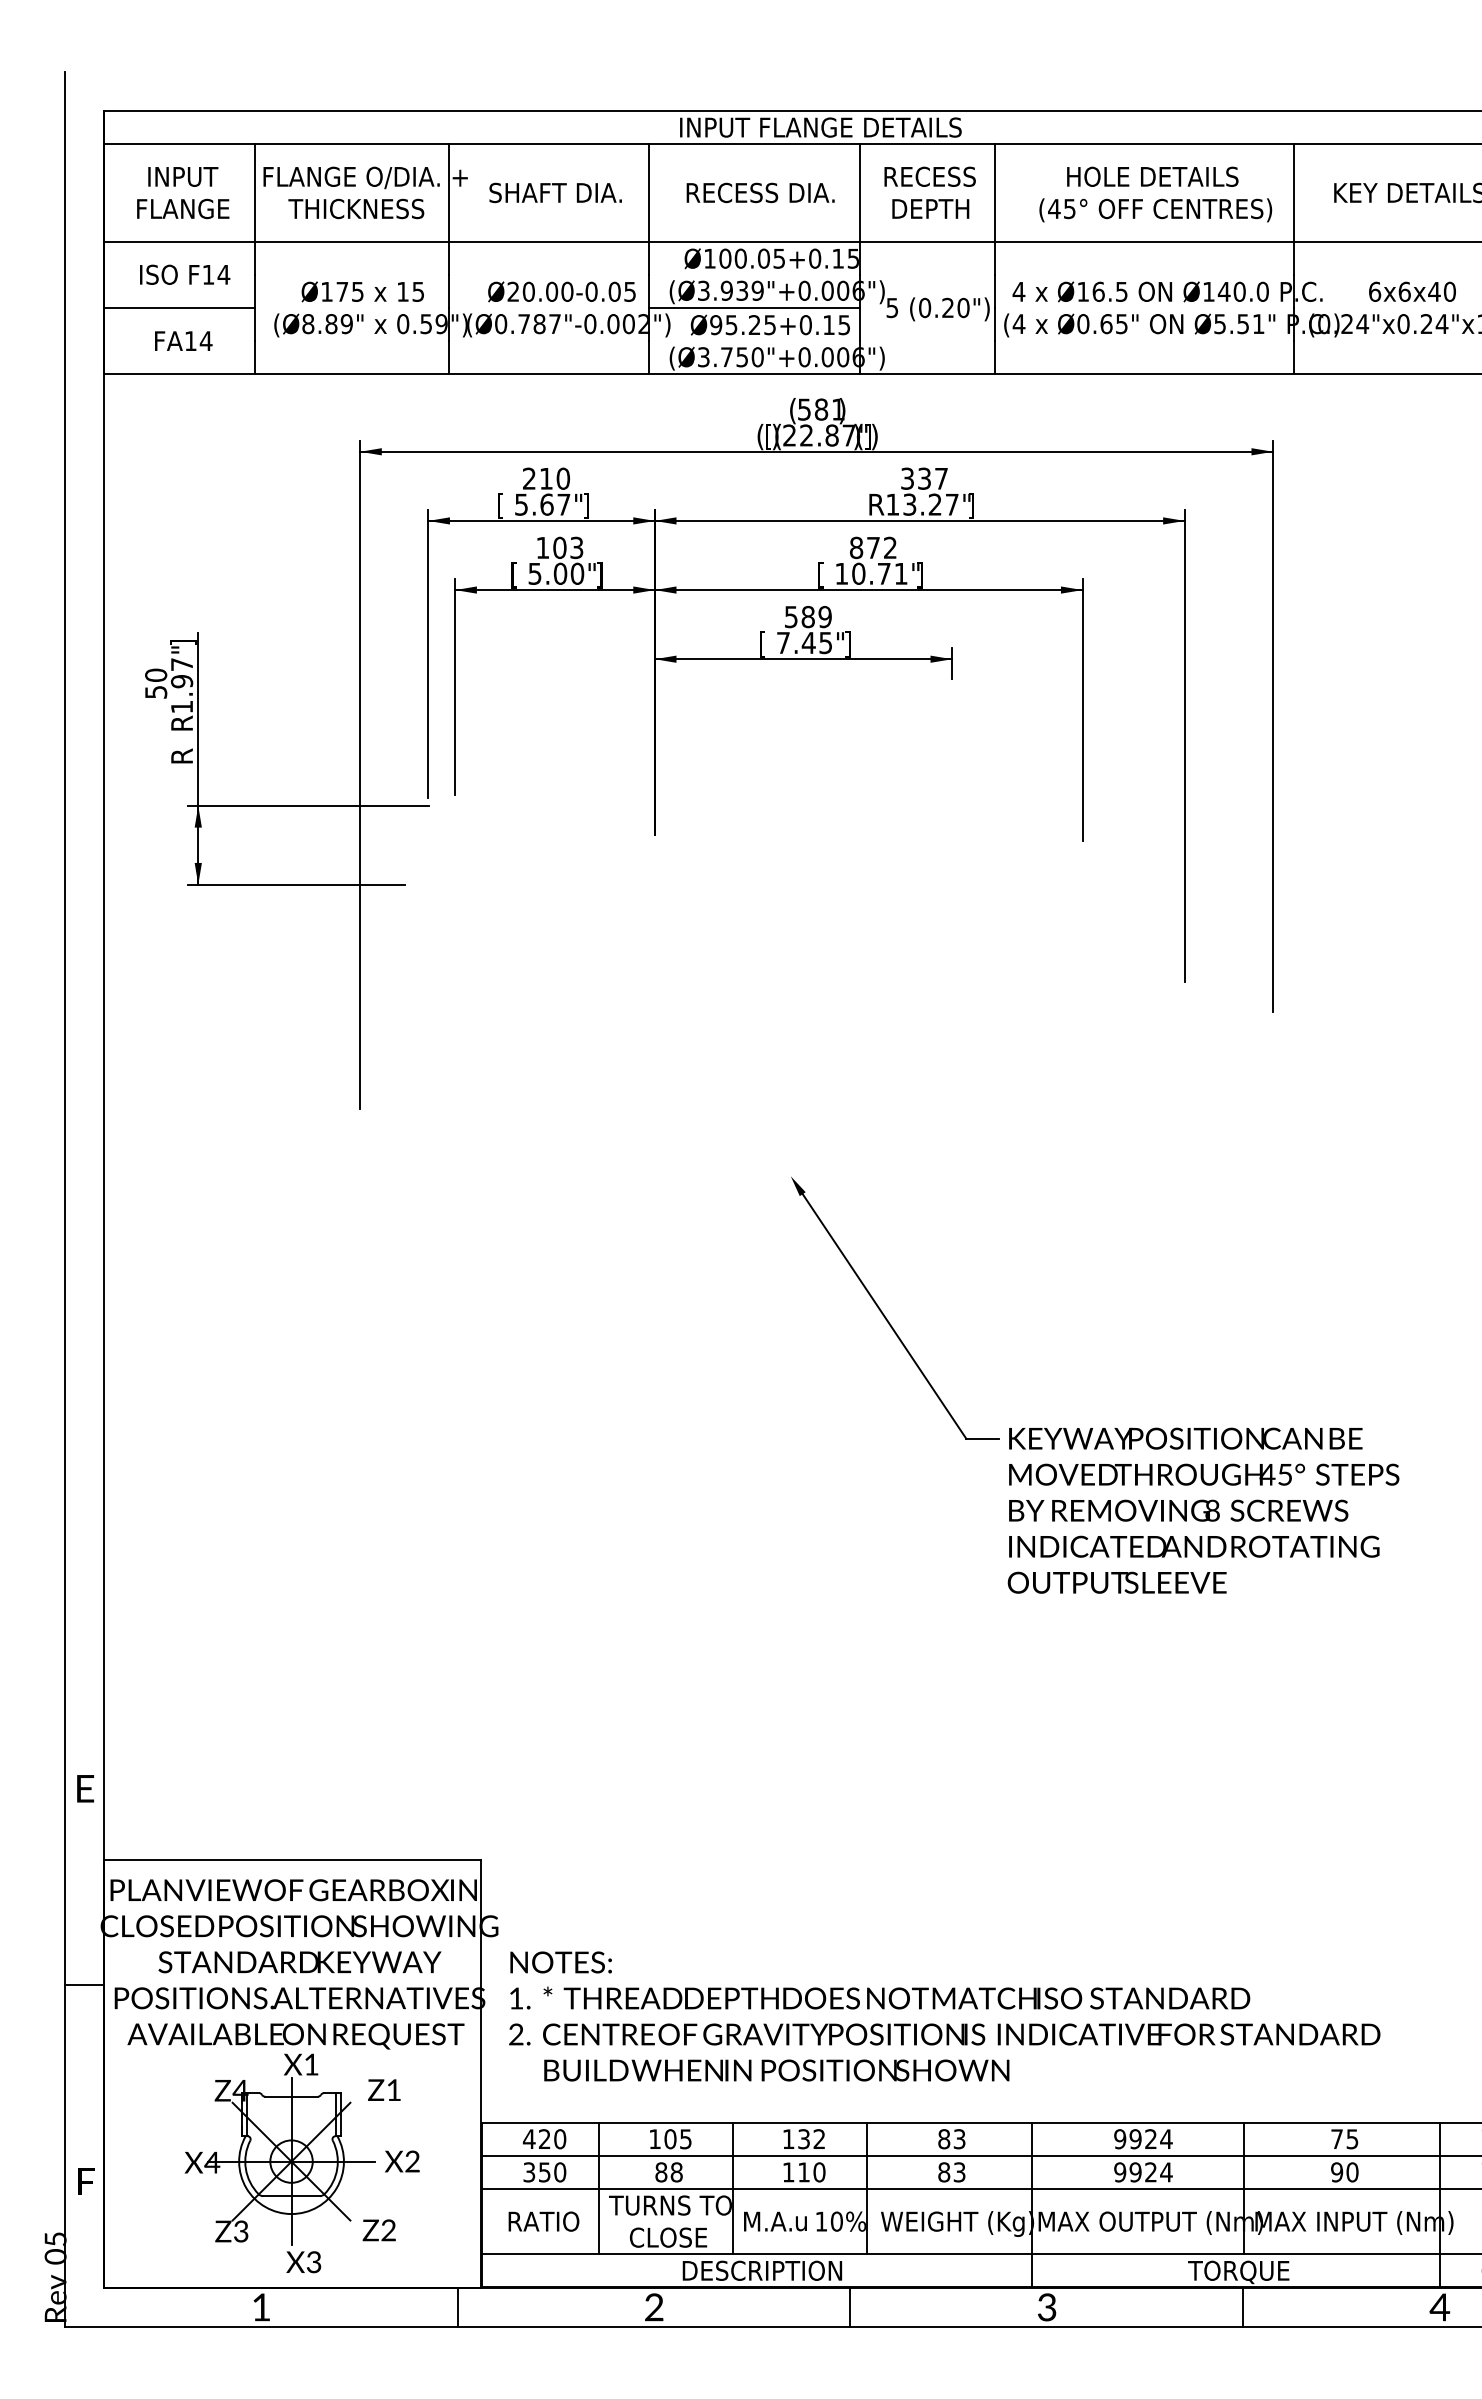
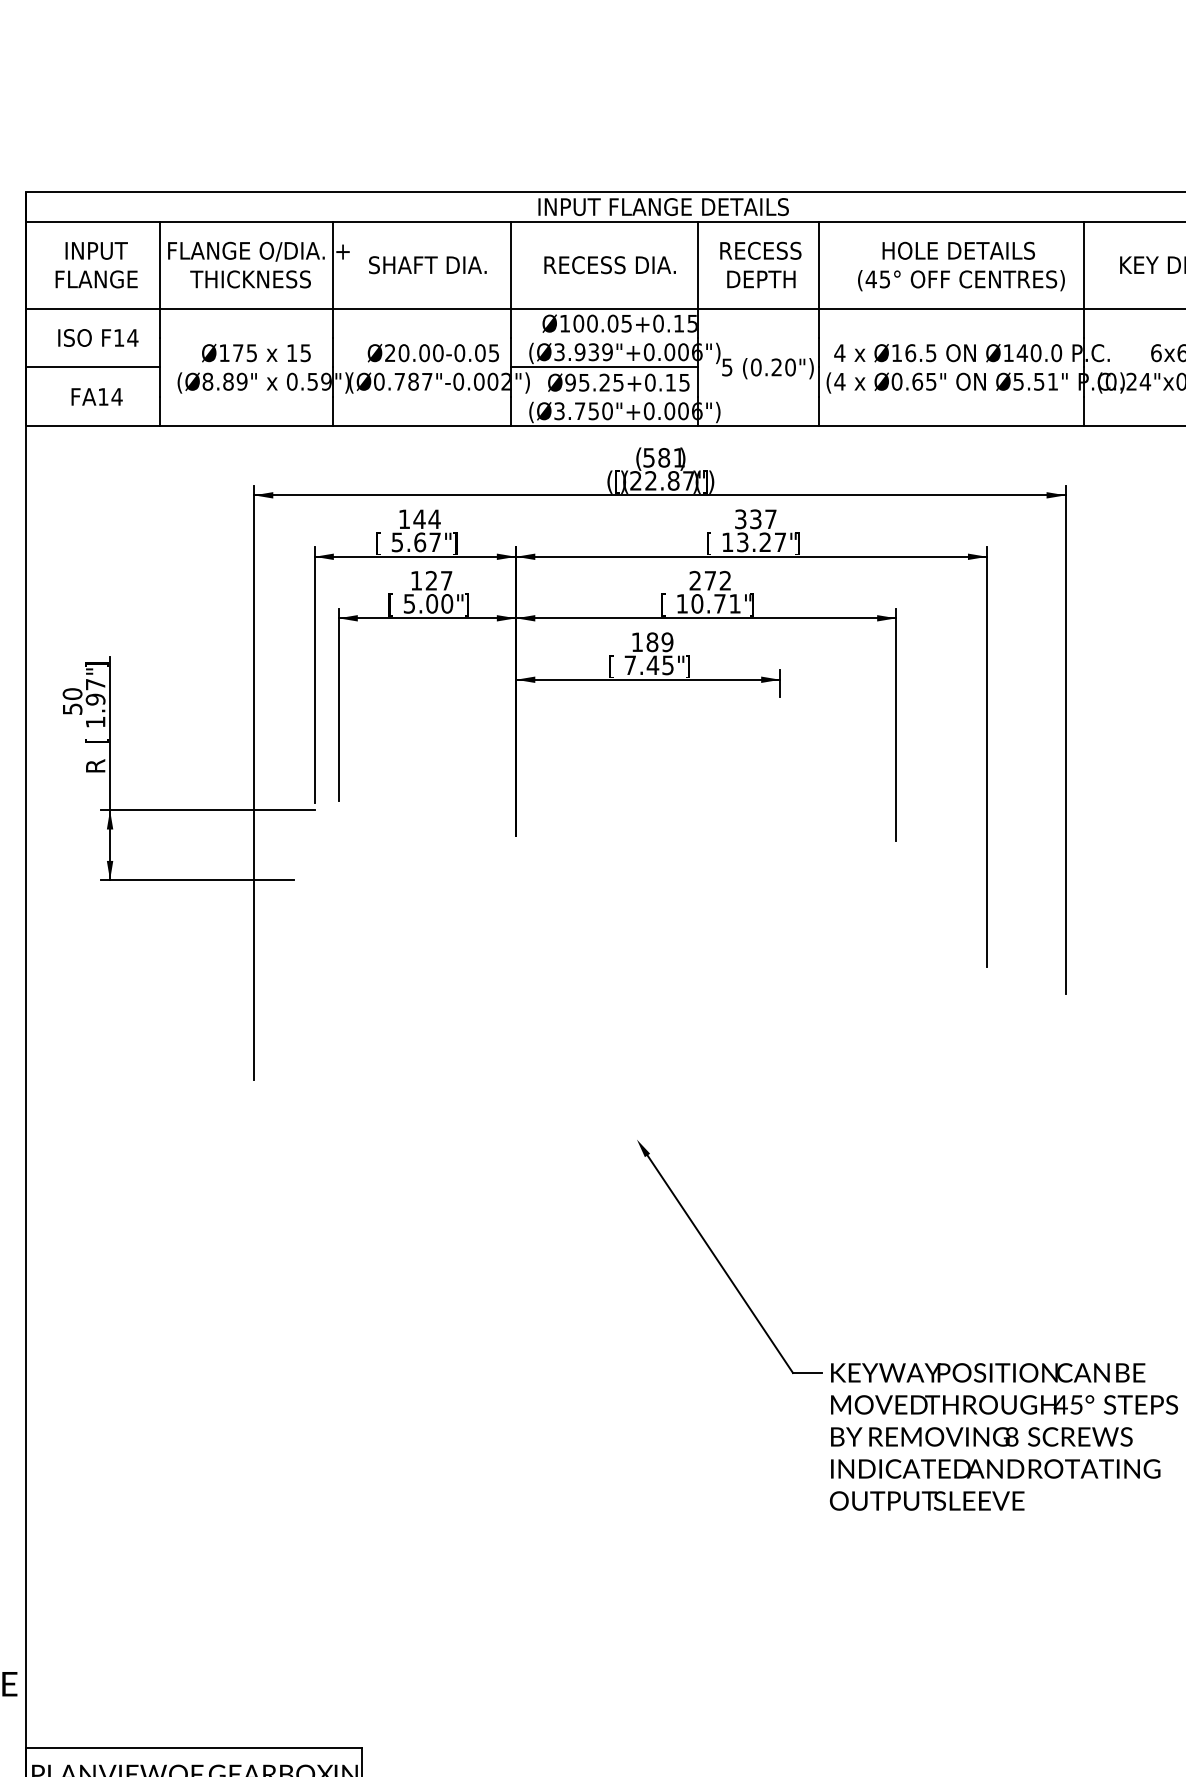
text: (546, 478) -> (419, 519), 210 -> 144
text: (876, 505) -> (713, 543), R -> [
text: (568, 547) -> (439, 580), 103 -> 127
text: (856, 547) -> (695, 580), 872 -> 272
text: (791, 617) -> (637, 642), 589 -> 189
text: (183, 722) -> (96, 736), R -> [

